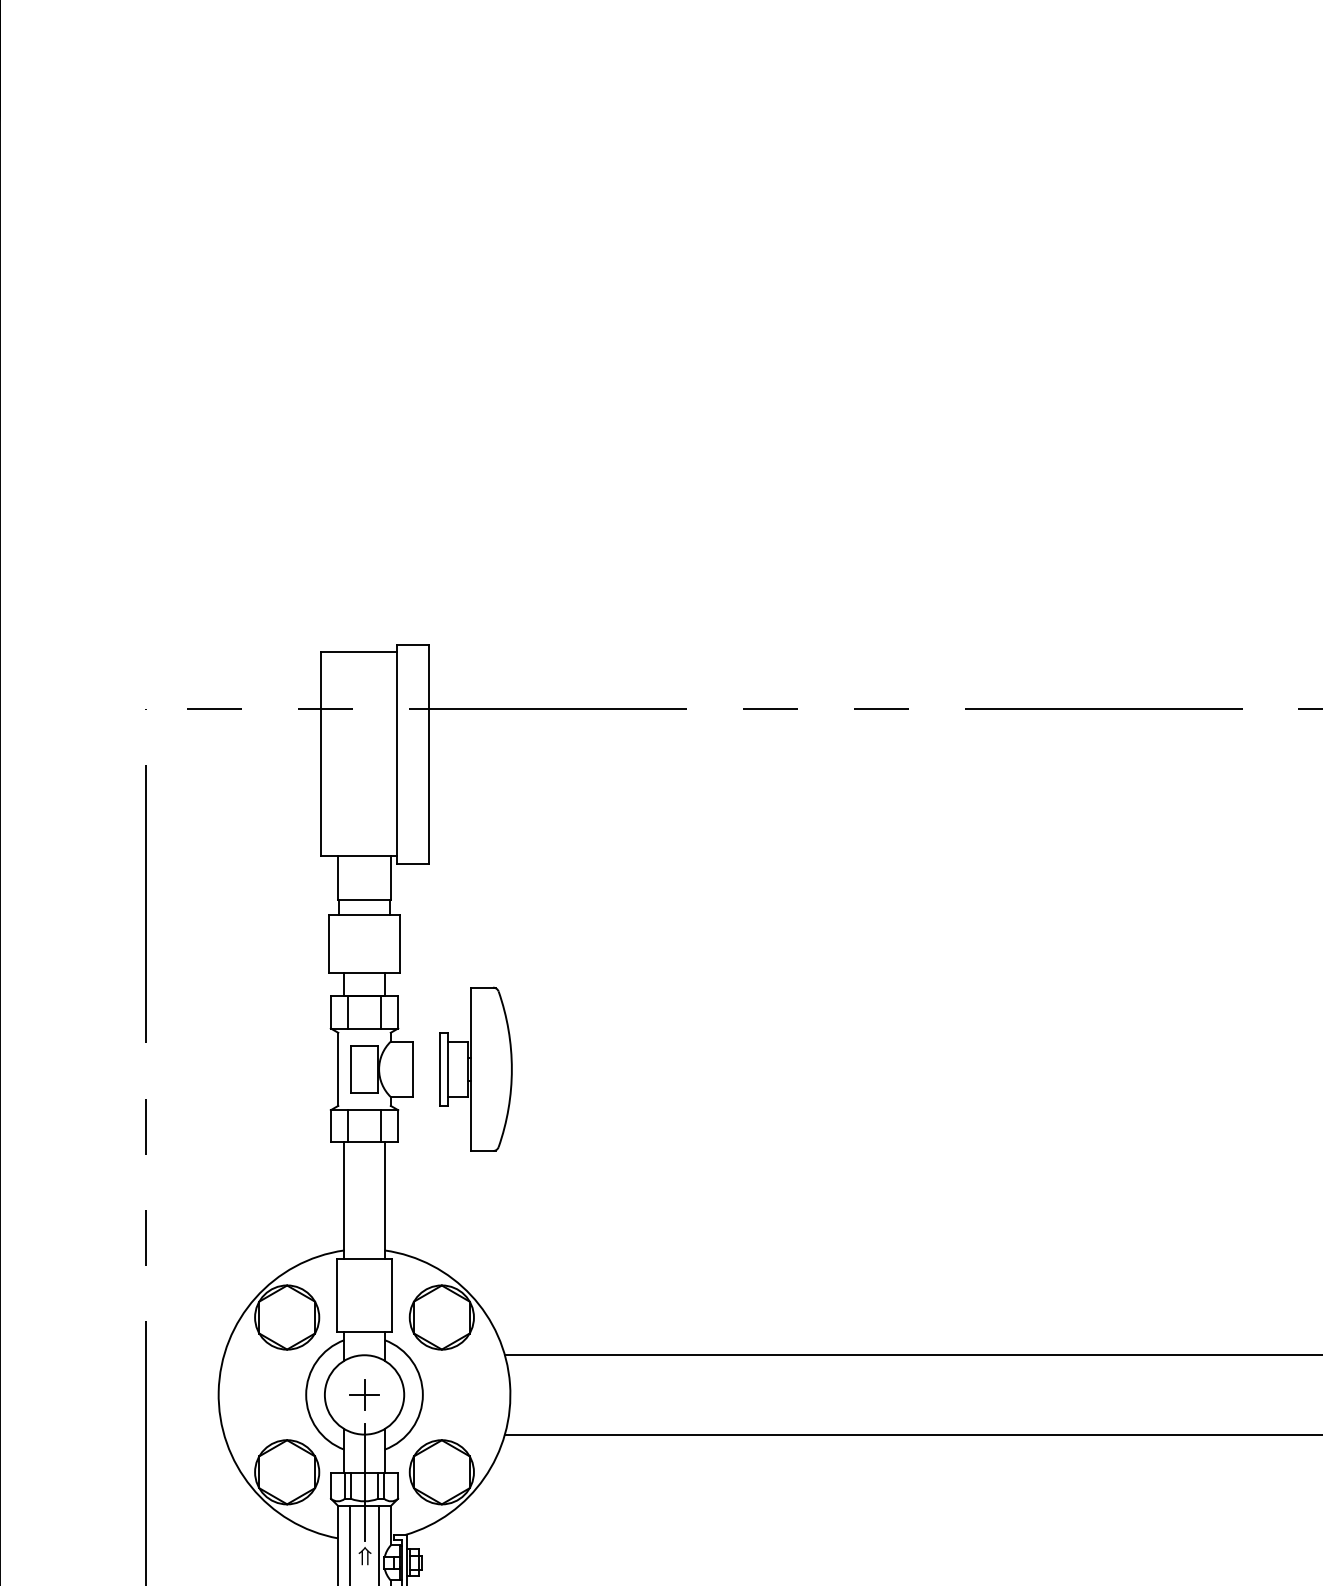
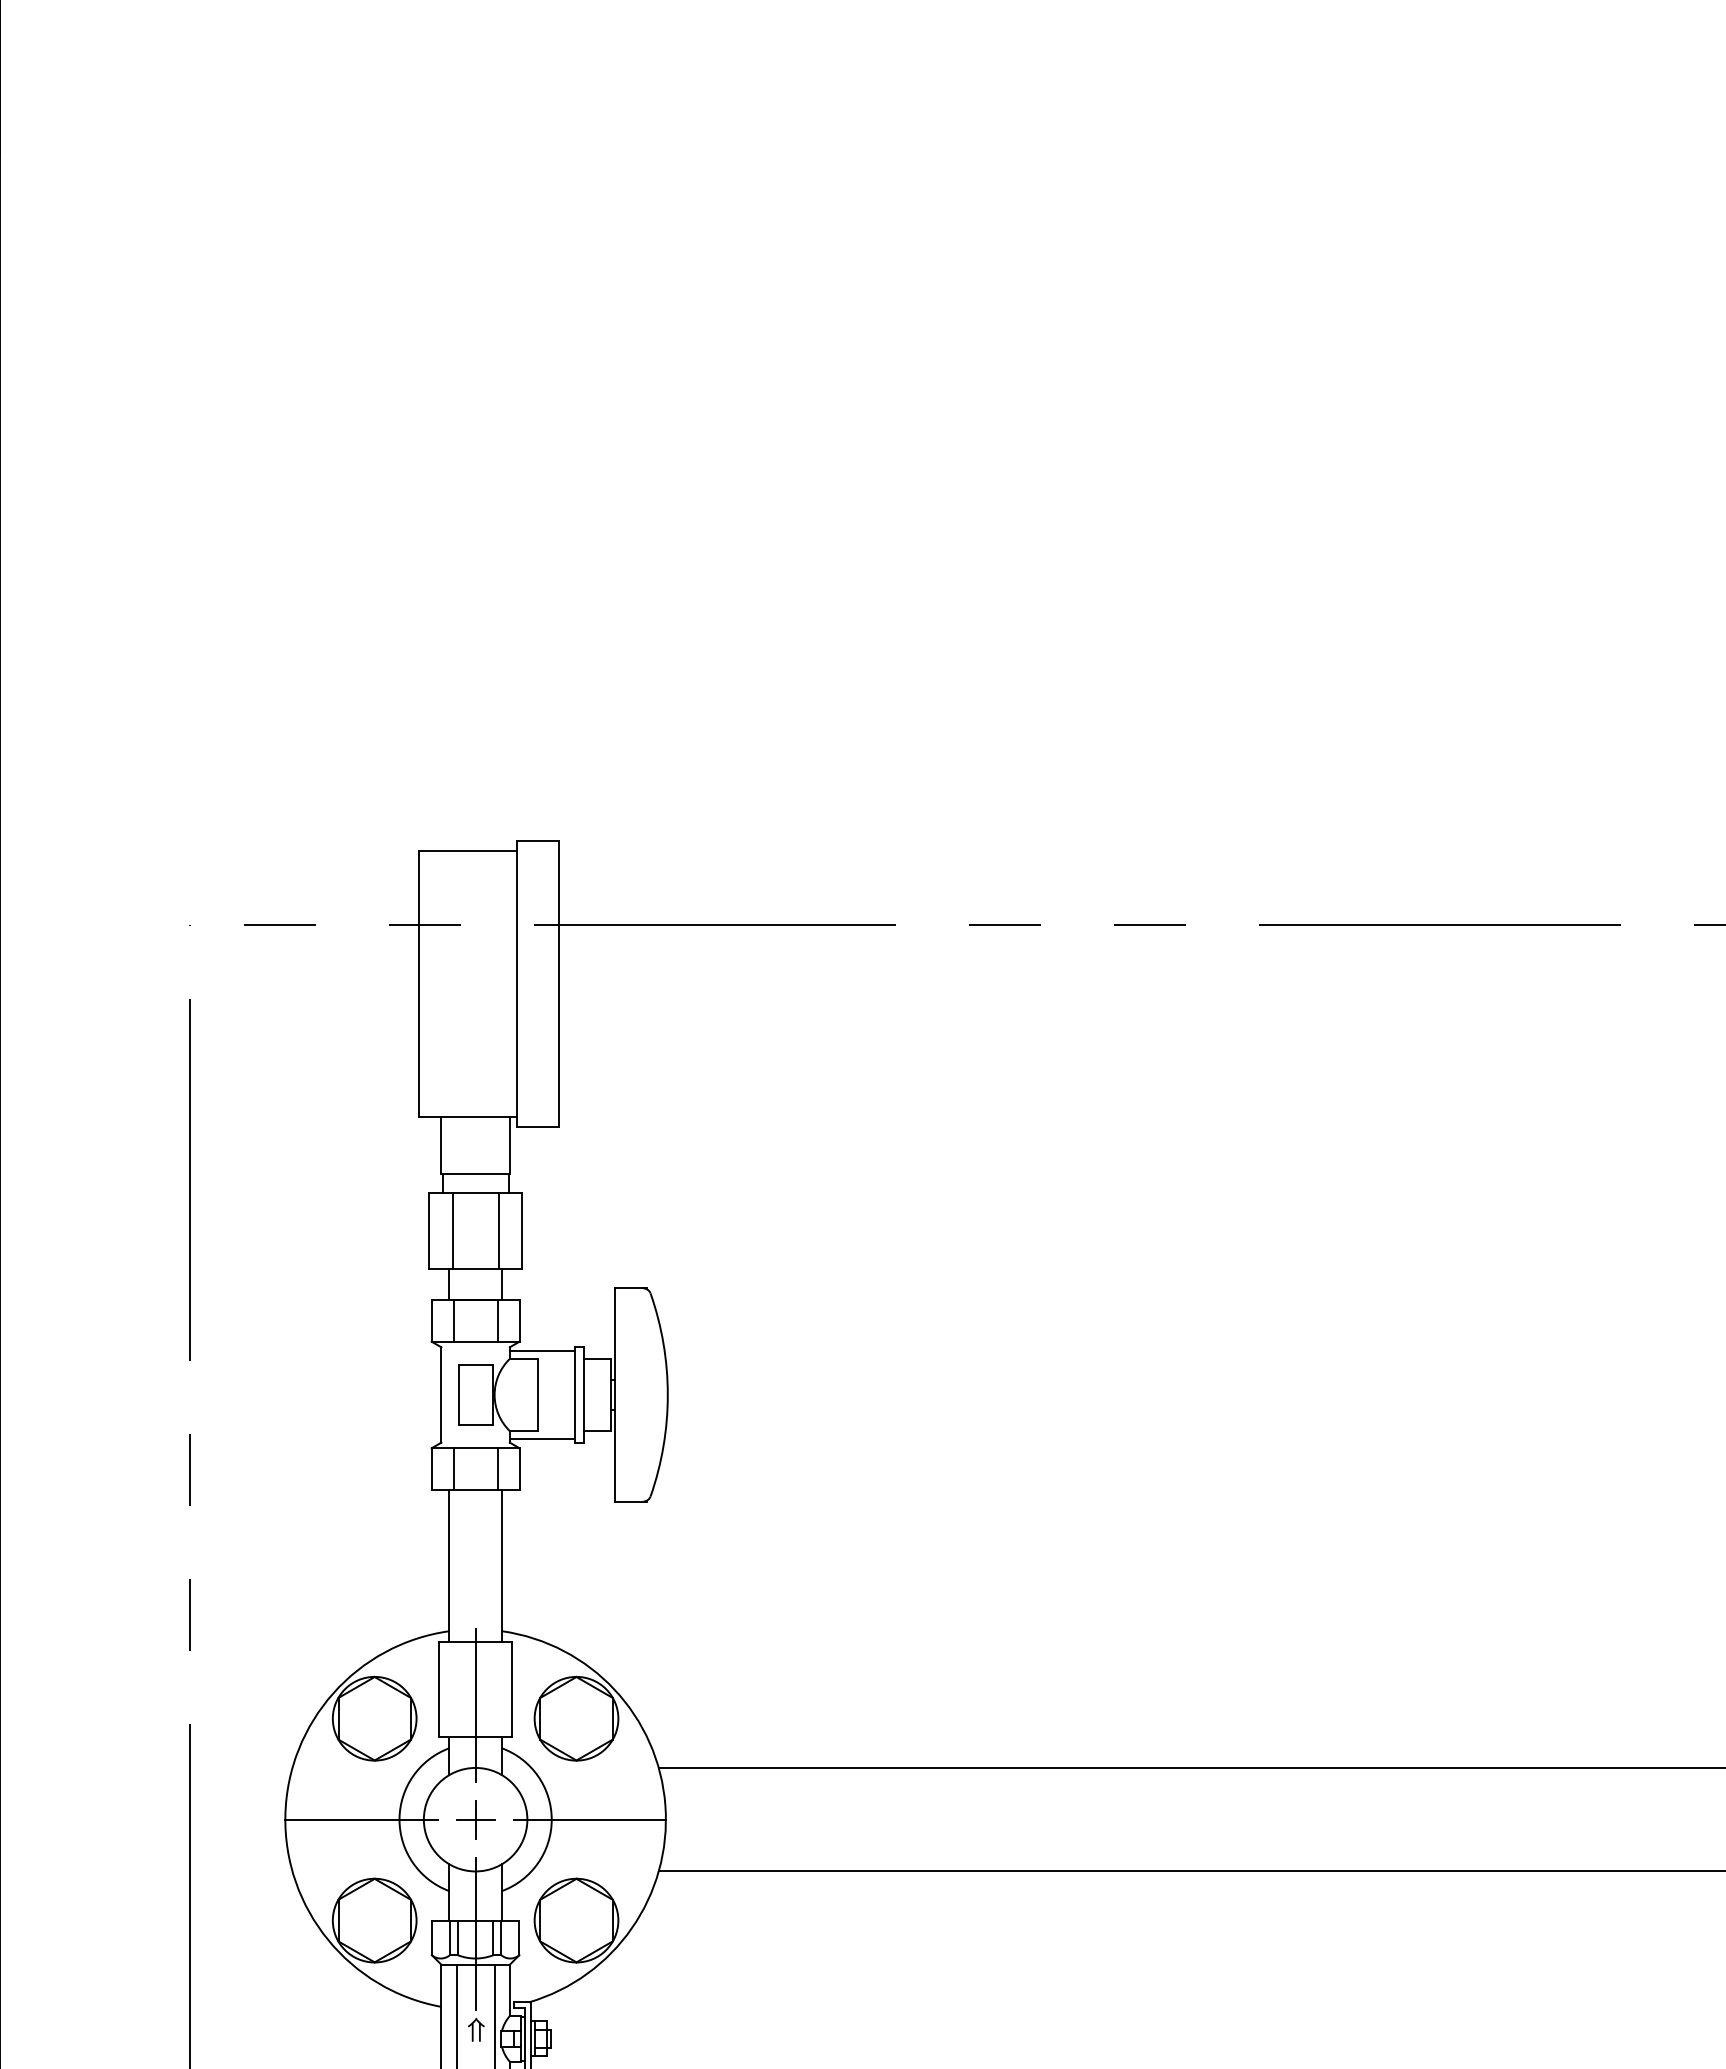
line: (346, 944) -> (452, 1231), added
line: (382, 944) -> (498, 1231), added
line: (415, 1036) -> (541, 1351), added
line: (415, 1102) -> (541, 1438), added
line: (364, 1306) -> (475, 1704), added
line: (276, 1394) -> (360, 1819), added
line: (451, 1394) -> (589, 1819), added

